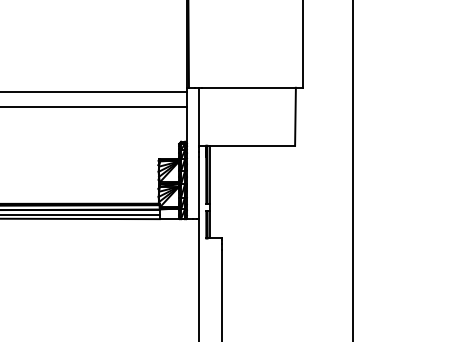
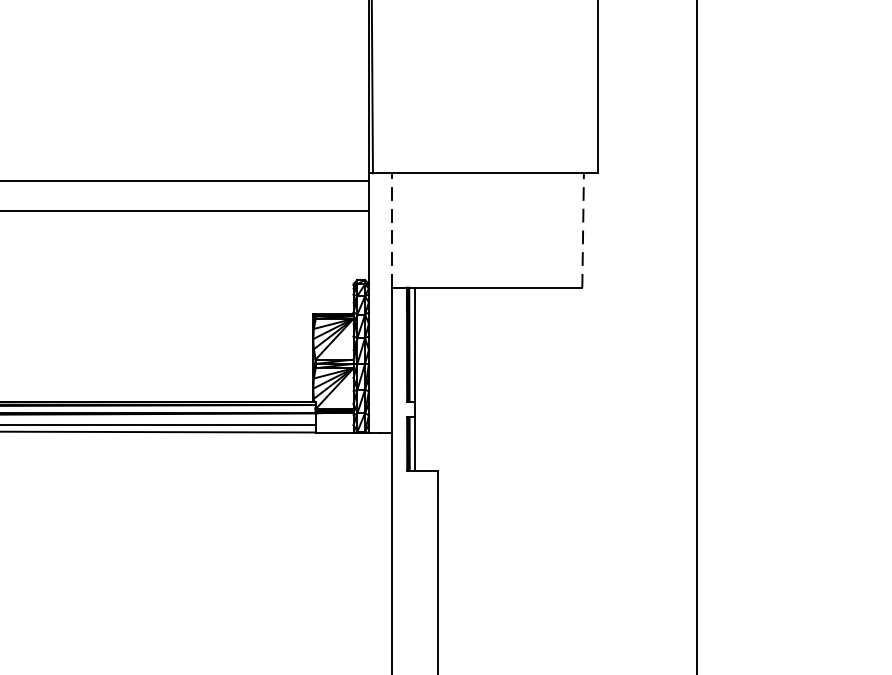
line: (198, 116) -> (391, 229), solid -> dashed
line: (295, 116) -> (583, 229), solid -> dashed

